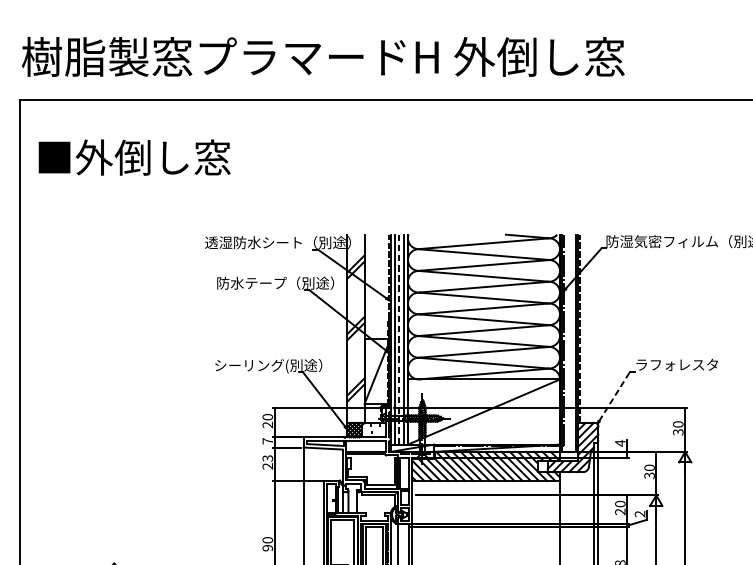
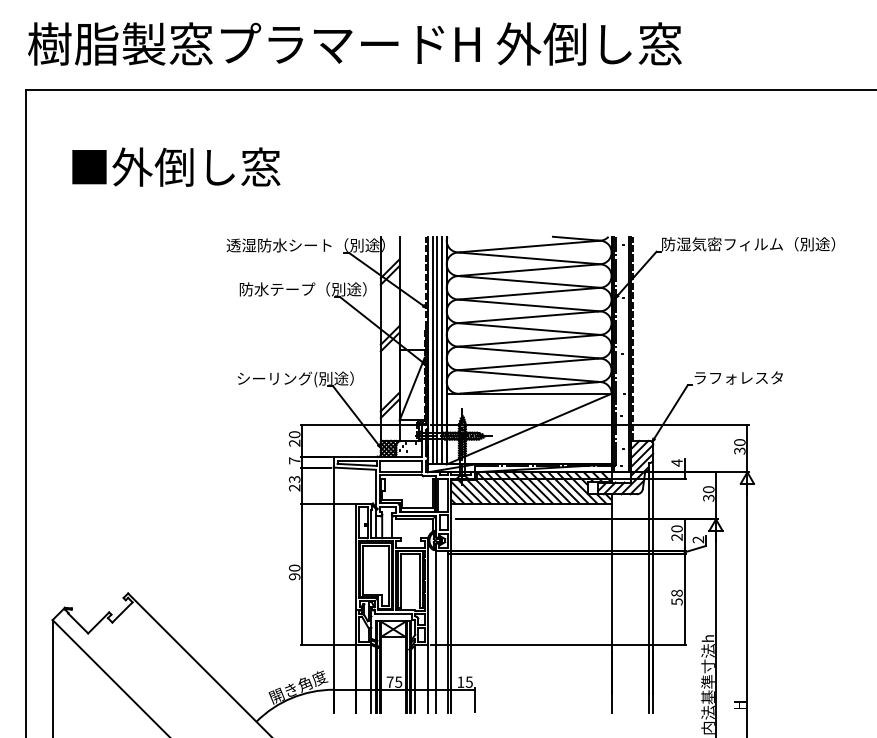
text: (134, 156) -> (176, 166), moved
line: (399, 339) -> (437, 350), dashed -> solid
line: (614, 396) -> (670, 412), dashed -> solid

